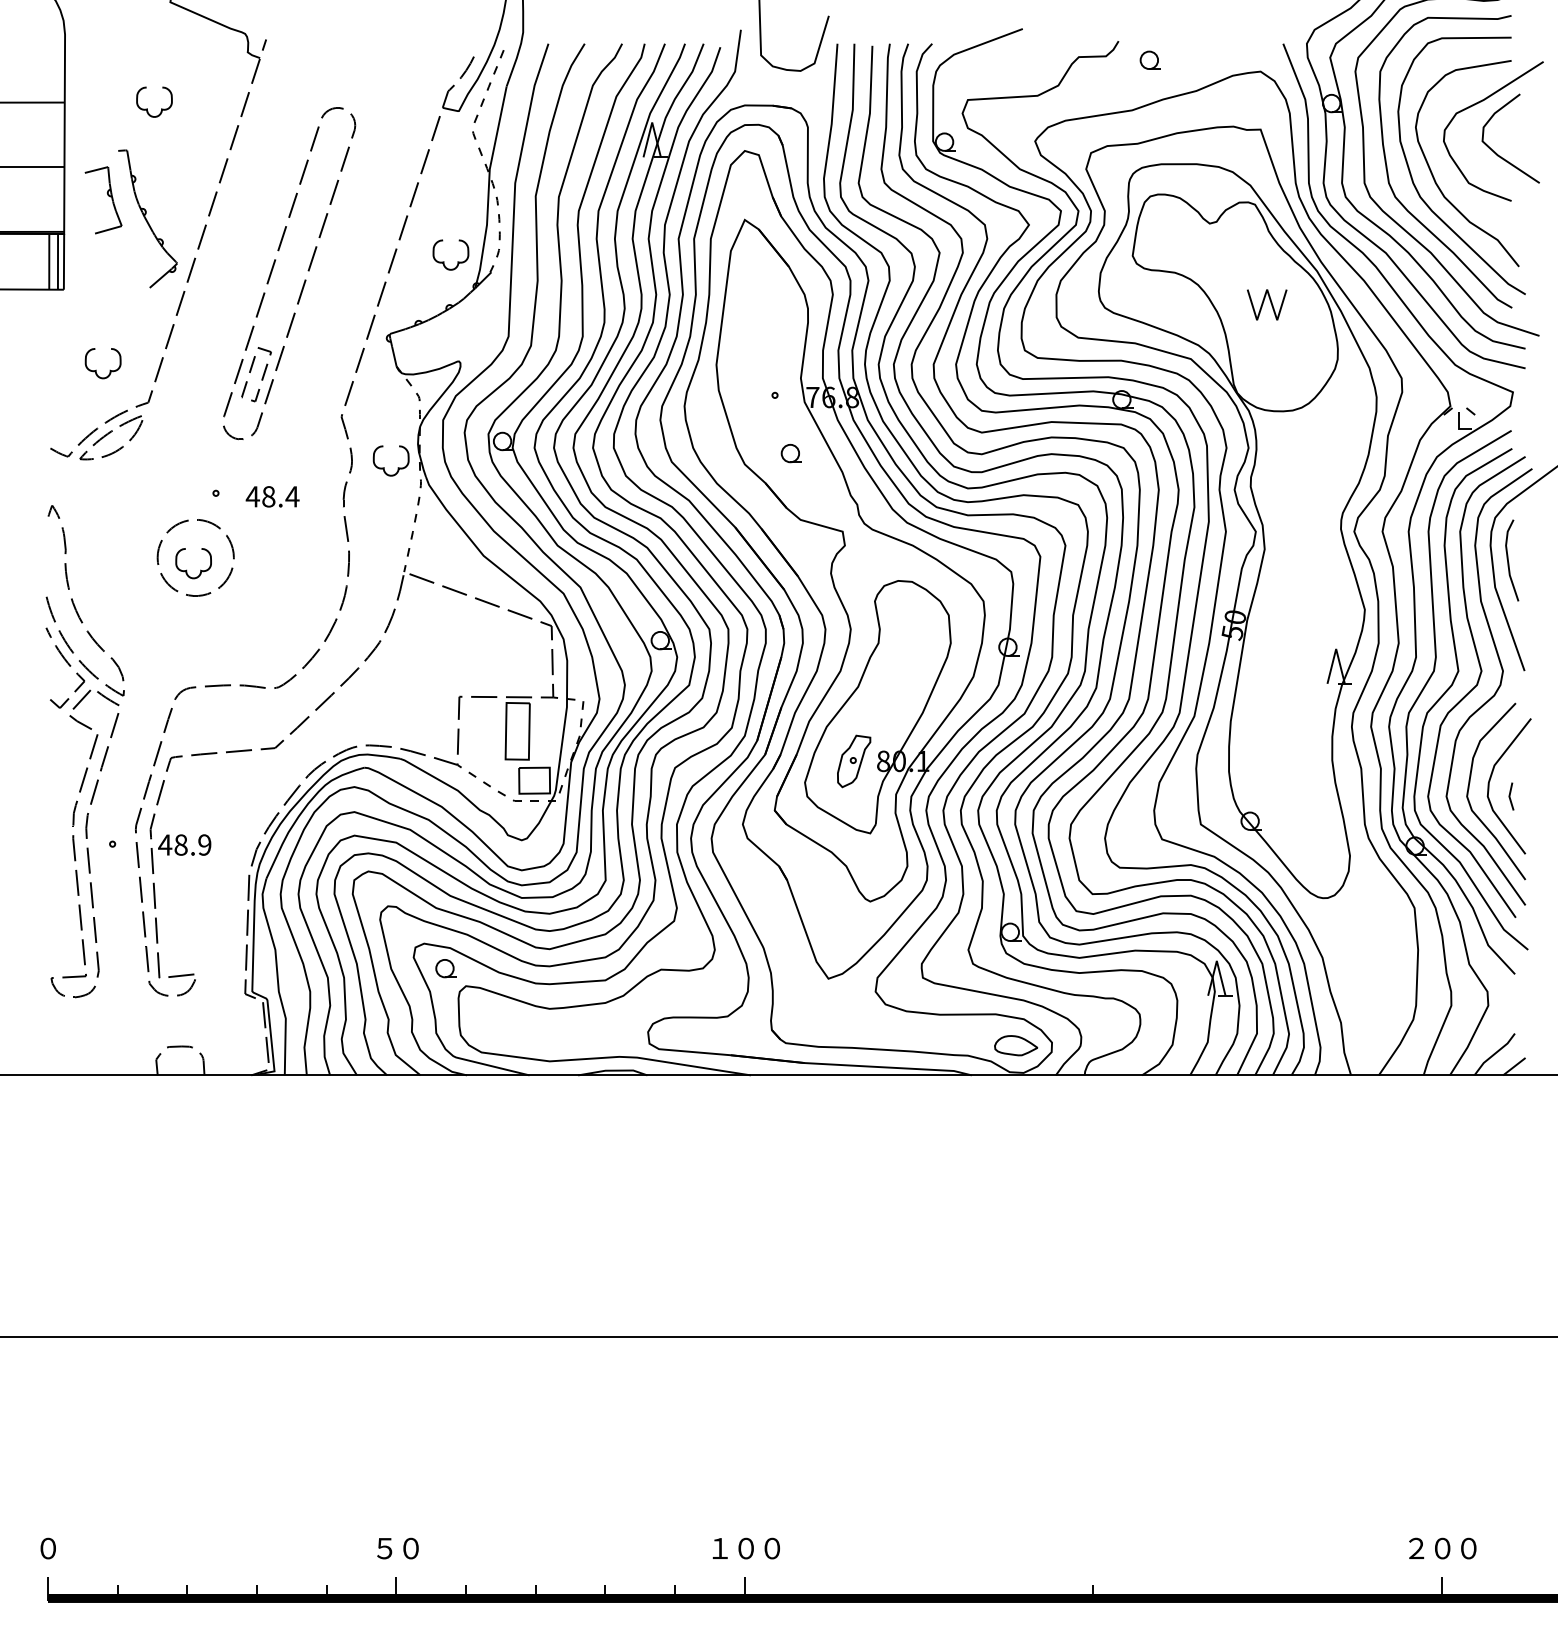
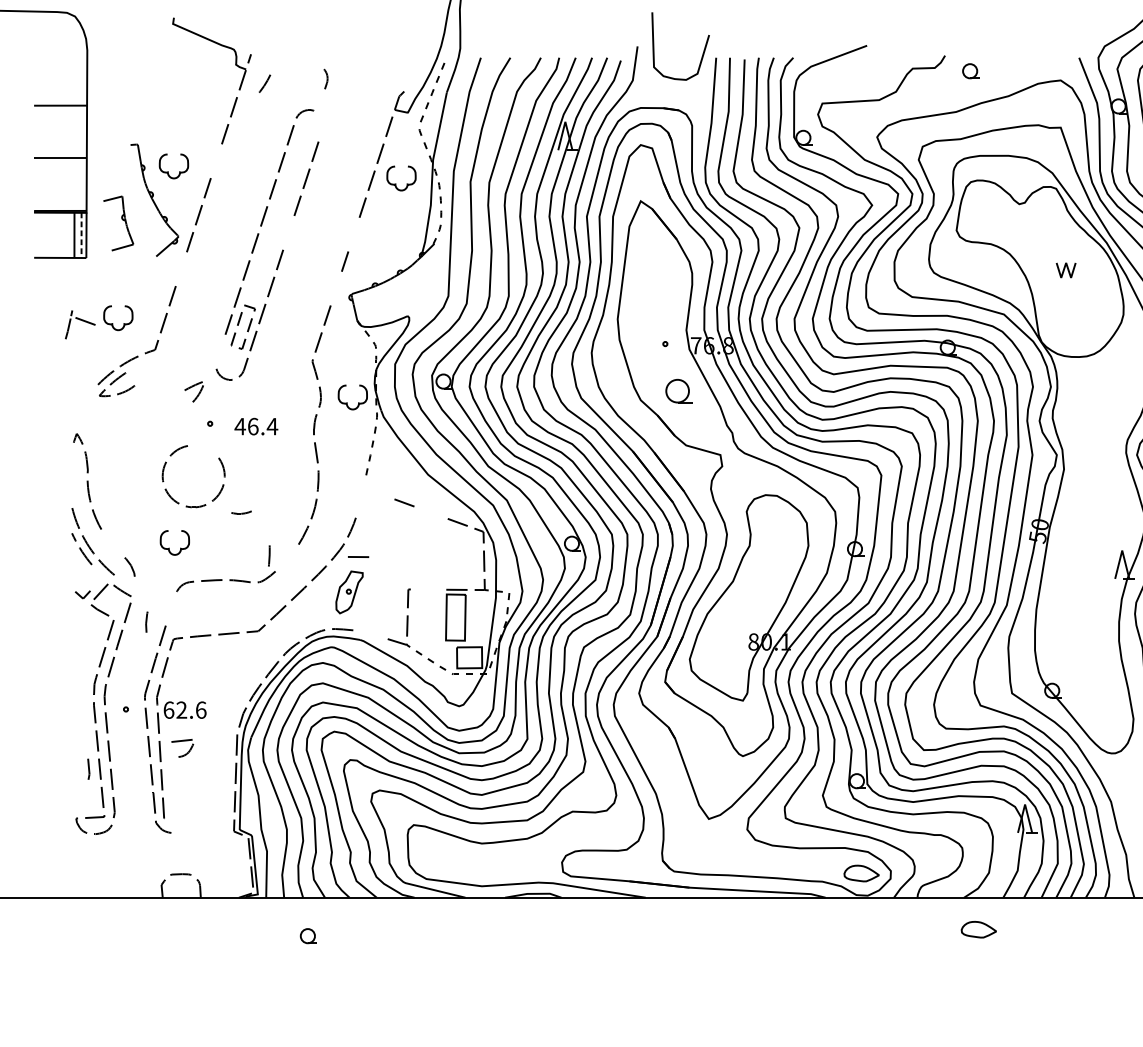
line: (467, 67) -> (265, 83), moved
part: (147, 108) -> (168, 171), moved
part: (353, 125) -> (326, 78), moved
line: (223, 170) -> (216, 160), removed
part: (107, 195) -> (121, 219), moved
line: (312, 258) -> (288, 232), removed
line: (392, 260) -> (353, 234), removed
line: (58, 261) -> (81, 235), solid -> dashed
part: (444, 261) -> (396, 183), moved
line: (180, 303) -> (181, 269), removed
part: (1267, 304) -> (1066, 270), size x0.6
line: (370, 326) -> (336, 287), removed
line: (227, 404) -> (219, 351), removed
part: (131, 428) -> (194, 392), moved
part: (61, 452) -> (84, 390), removed
part: (790, 453) -> (677, 391), size x1.6
text: (268, 496) -> (252, 426), 48.4 -> 46.4
part: (208, 524) -> (204, 449), removed
part: (186, 569) -> (169, 547), moved
part: (415, 582) -> (80, 324), moved
part: (254, 602) -> (241, 512), added
line: (487, 602) -> (431, 512), removed
line: (95, 640) -> (112, 543), removed
line: (288, 655) -> (269, 555), added
line: (311, 658) -> (287, 558), removed
part: (79, 682) -> (99, 577), removed
part: (114, 690) -> (127, 584), removed
line: (484, 696) -> (358, 556), moved
line: (167, 720) -> (170, 608), removed
line: (137, 736) -> (146, 621), added
line: (412, 751) -> (370, 634), removed
part: (854, 761) -> (349, 592), moved
text: (184, 844) -> (184, 709), 48.9 -> 62.6
line: (66, 917) -> (88, 769), added
part: (445, 968) -> (308, 936), moved
part: (181, 976) -> (182, 741), moved
part: (1160, 1114) -> (979, 929), added

